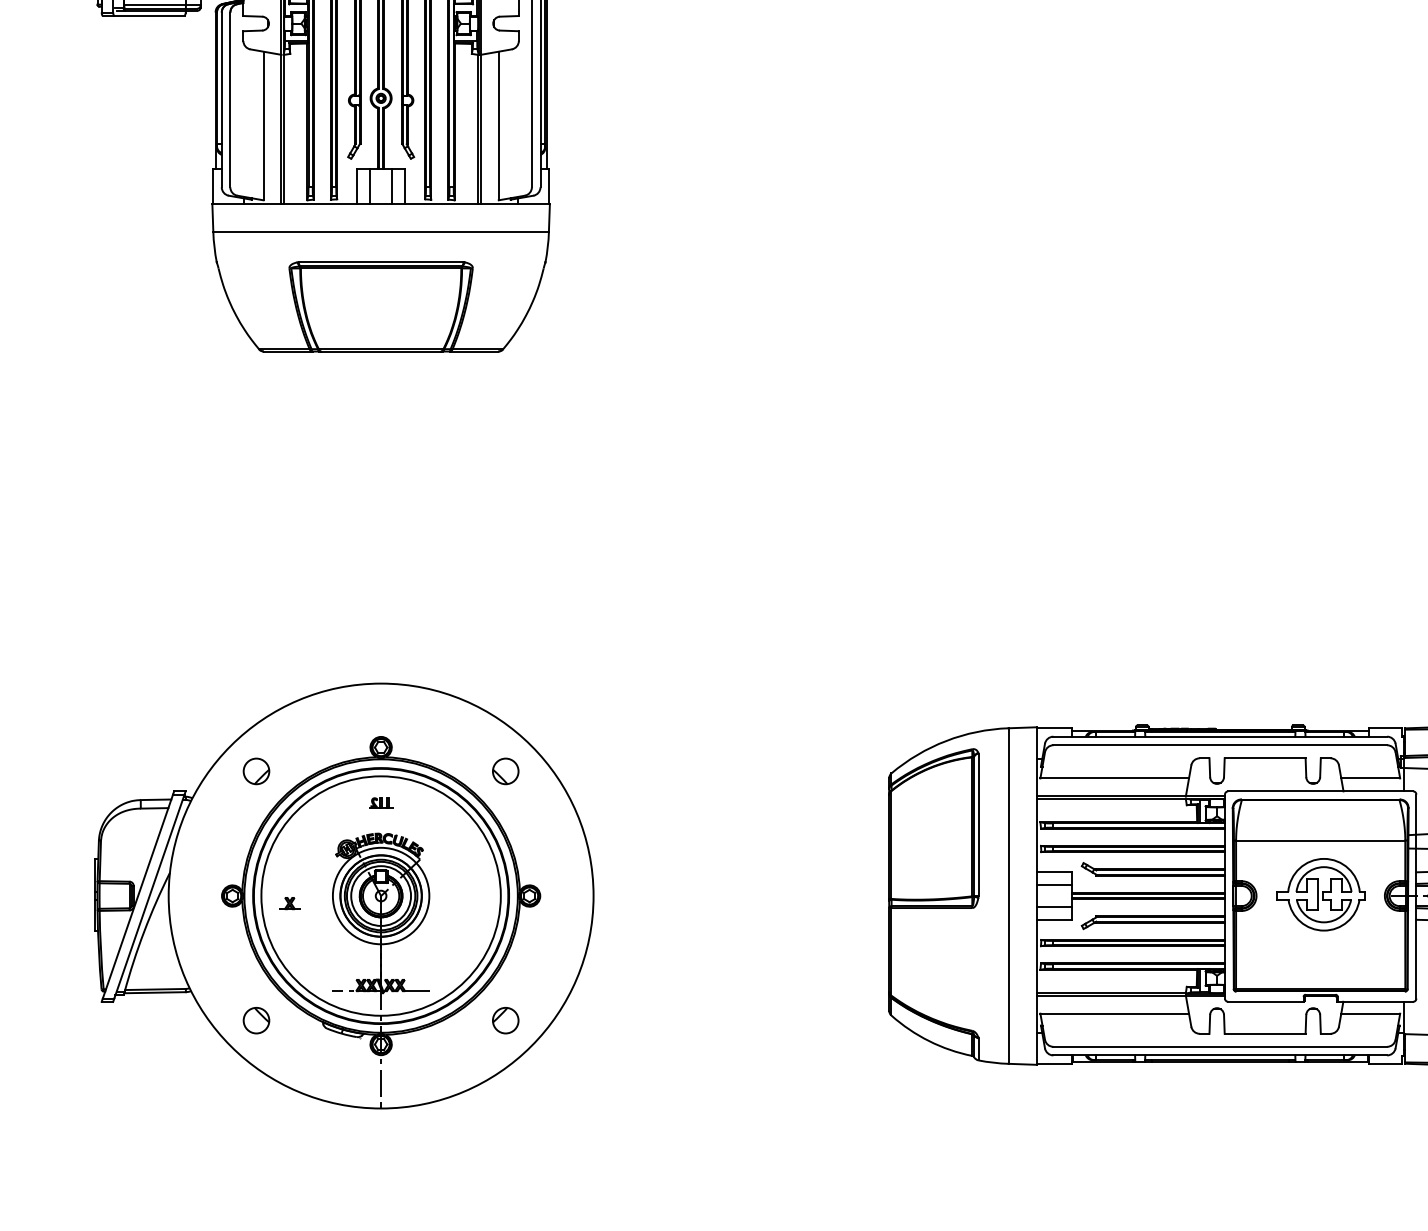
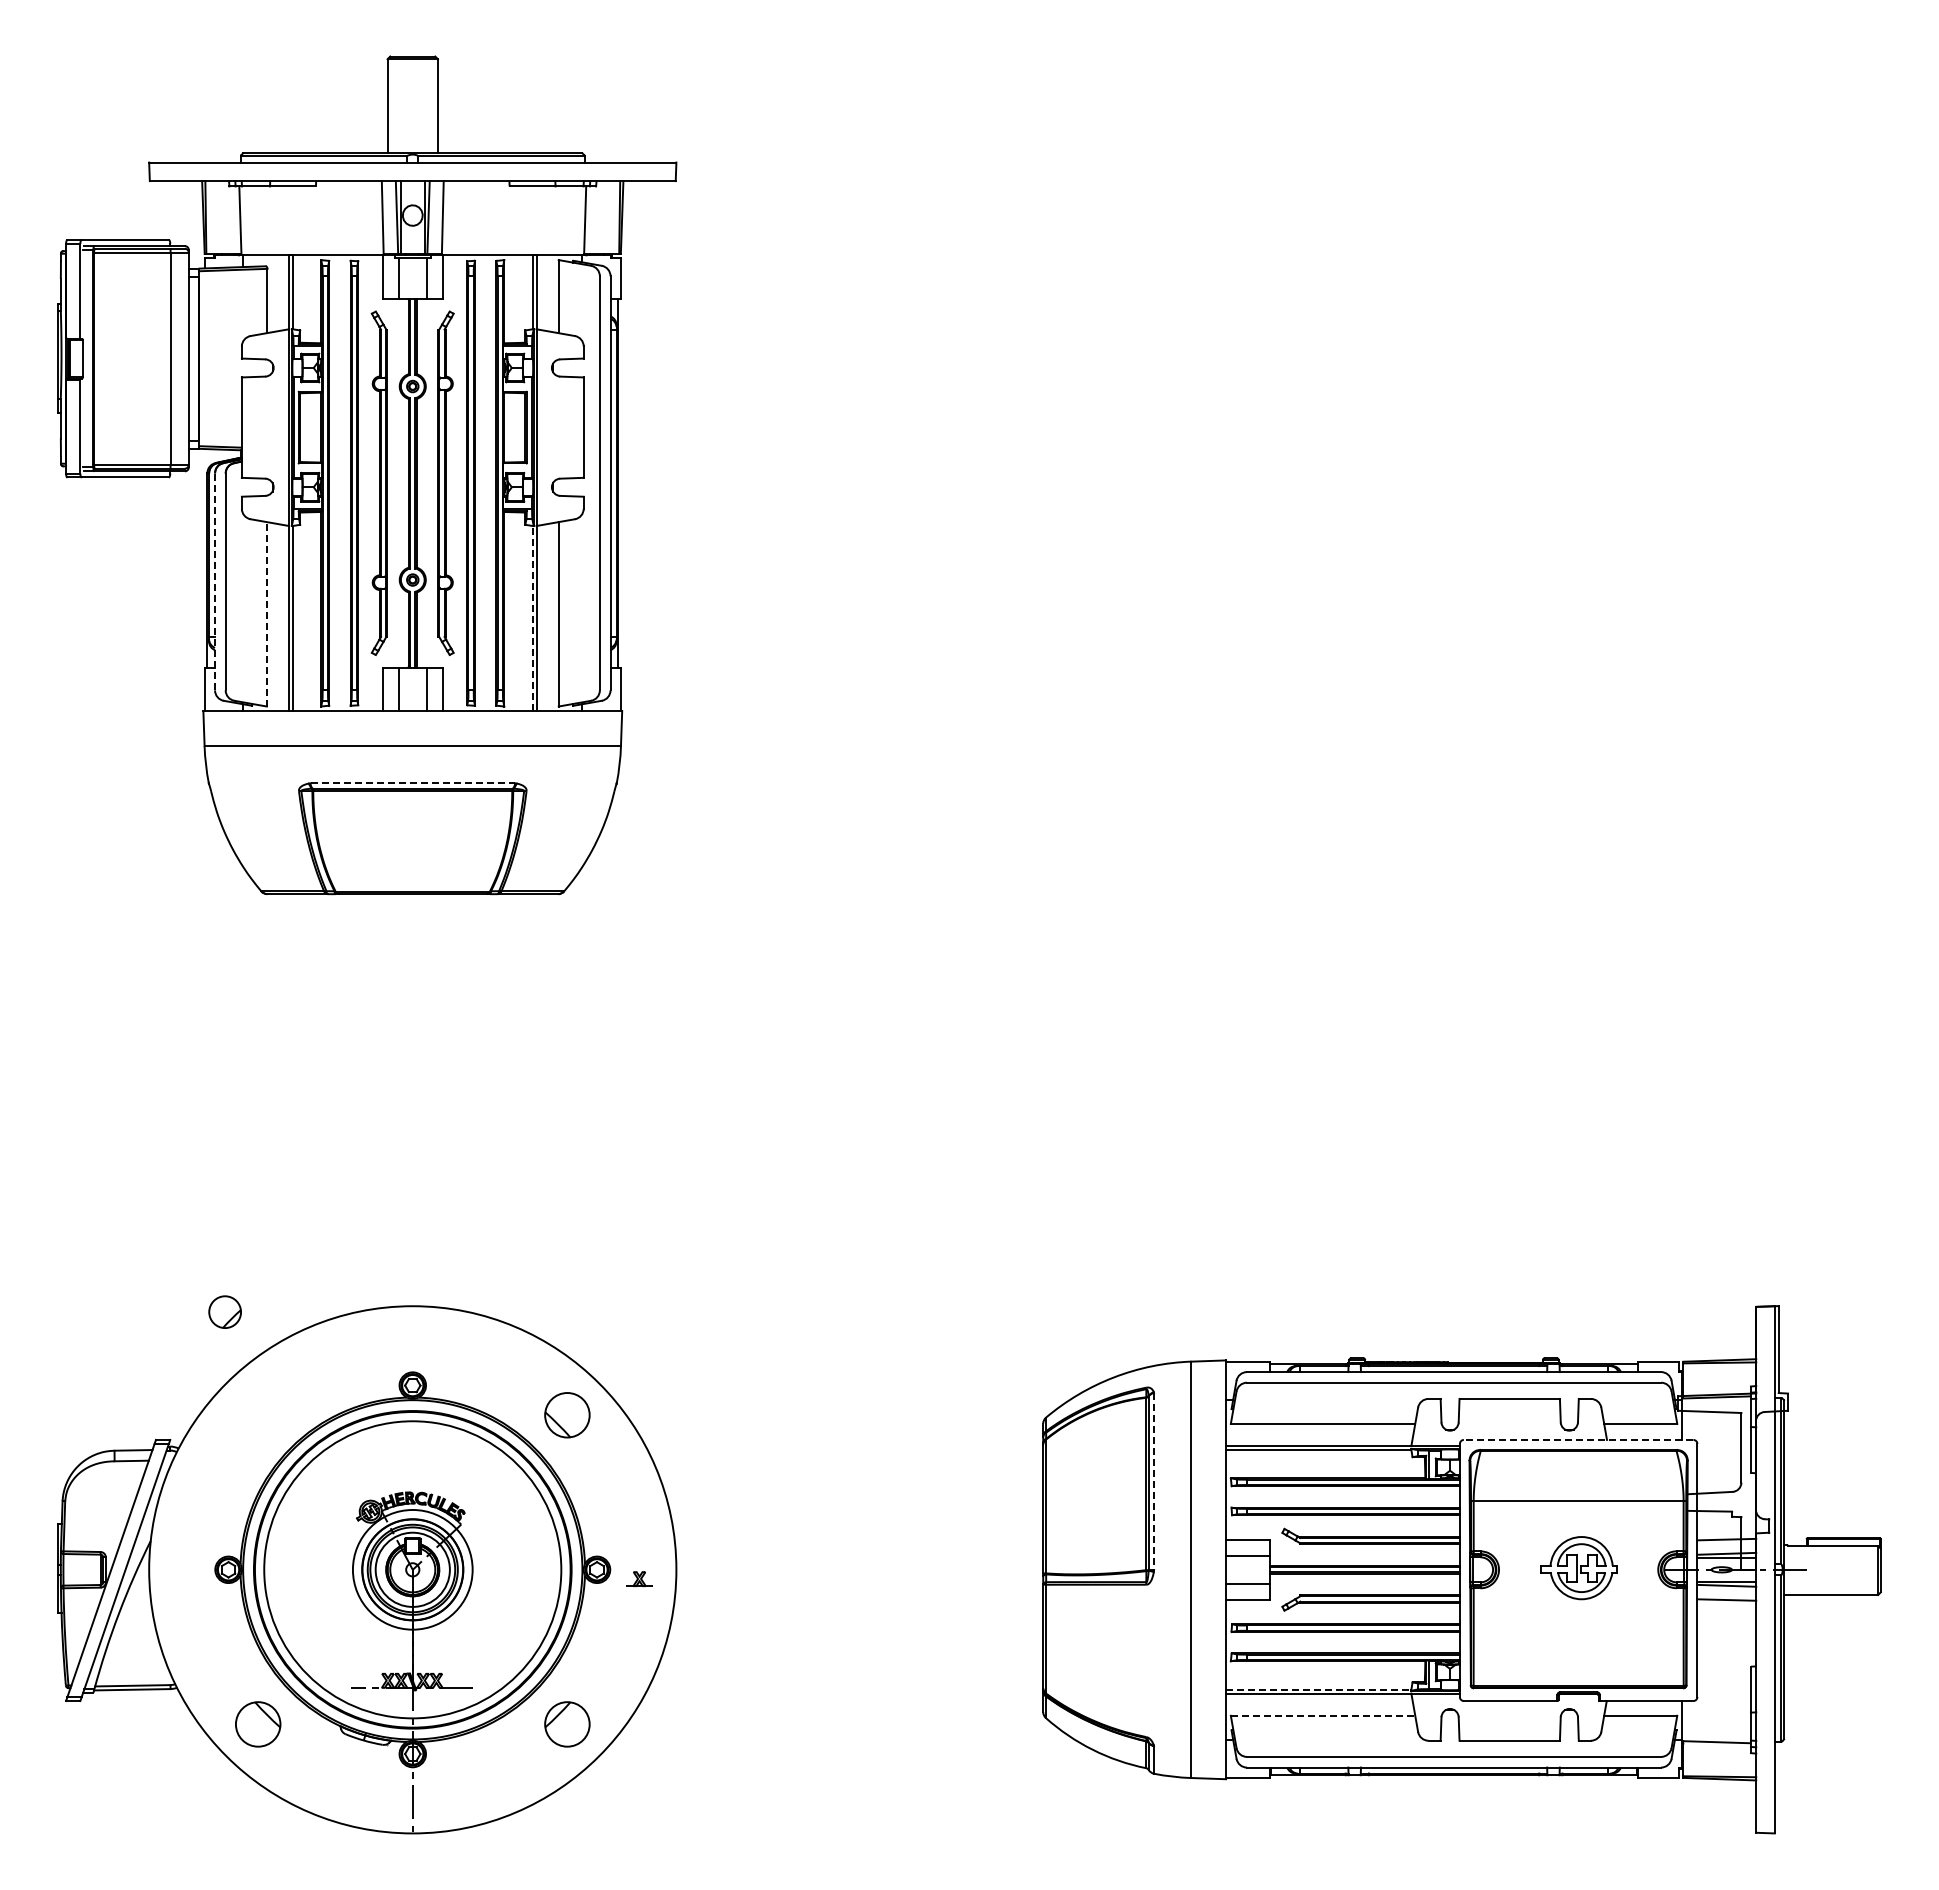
line: (222, 99) -> (215, 581), solid -> dashed
line: (263, 125) -> (266, 613), solid -> dashed
line: (477, 129) -> (532, 618), solid -> dashed
line: (381, 262) -> (413, 783), solid -> dashed
part: (255, 770) -> (224, 1311), moved
part: (505, 770) -> (567, 1414), size x1.4
line: (1320, 791) -> (1578, 1439), solid -> dashed
part: (380, 802) -> (412, 1453), removed
line: (978, 824) -> (1154, 1481), solid -> dashed
part: (1320, 894) -> (1578, 1567), size x0.7
part: (289, 903) -> (639, 1579), moved
line: (1111, 992) -> (1318, 1689), solid -> dashed
line: (1115, 1013) -> (1323, 1715), solid -> dashed
part: (255, 1020) -> (257, 1724), size x1.4
part: (505, 1020) -> (567, 1724), size x1.4

